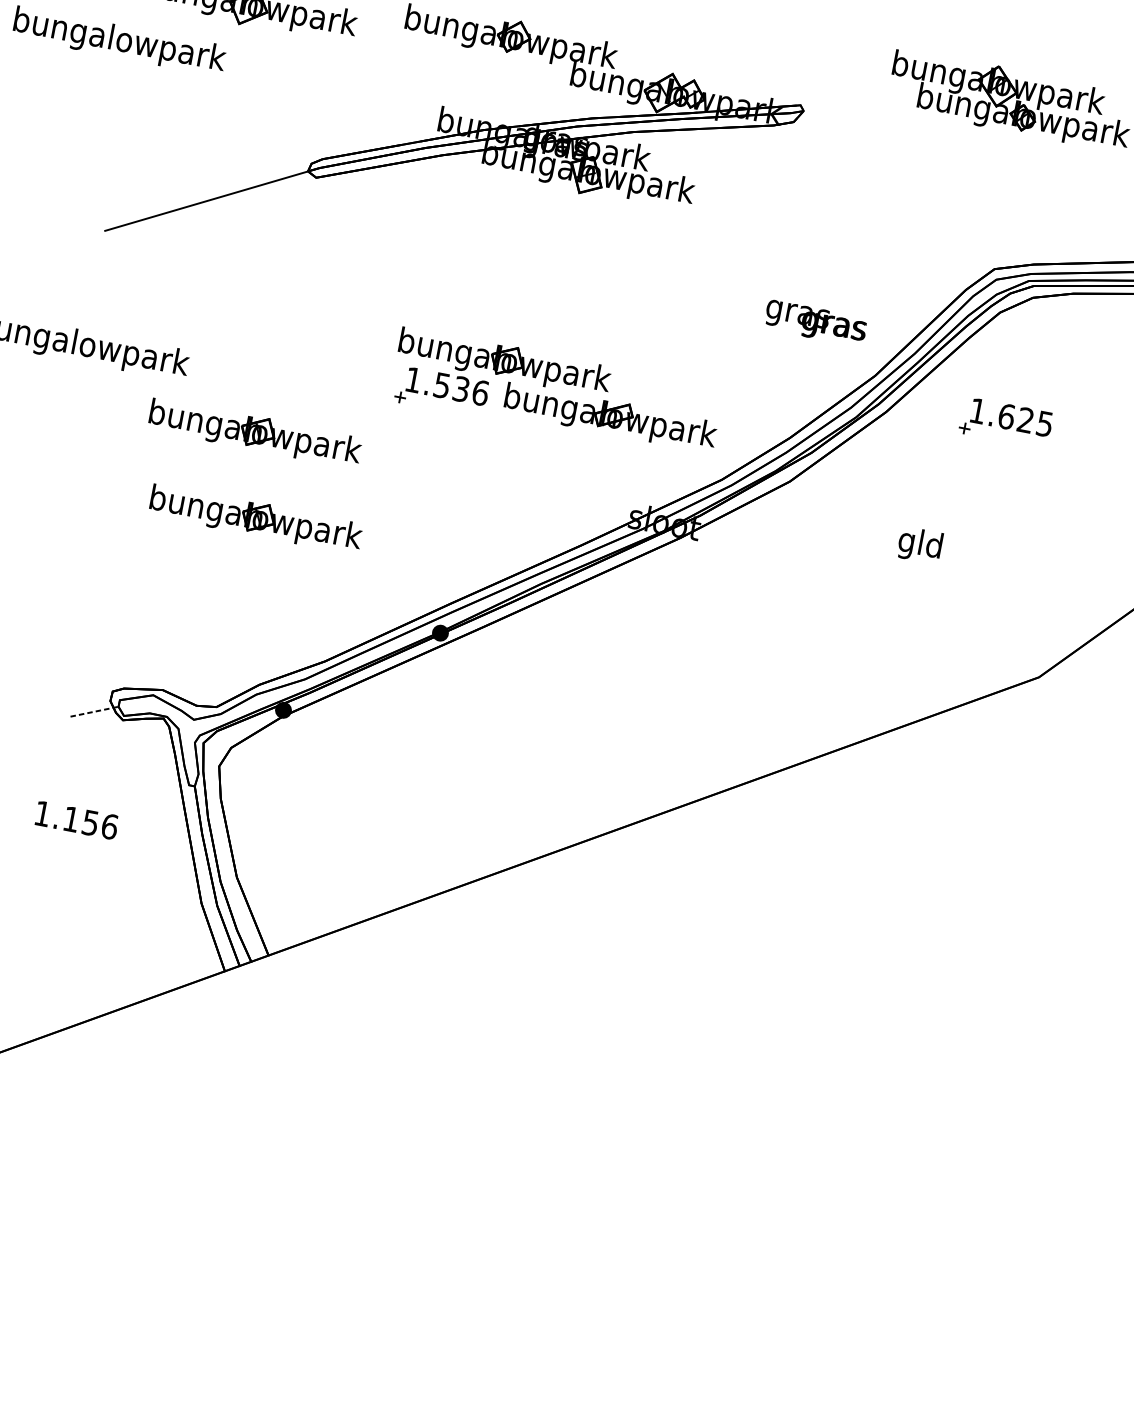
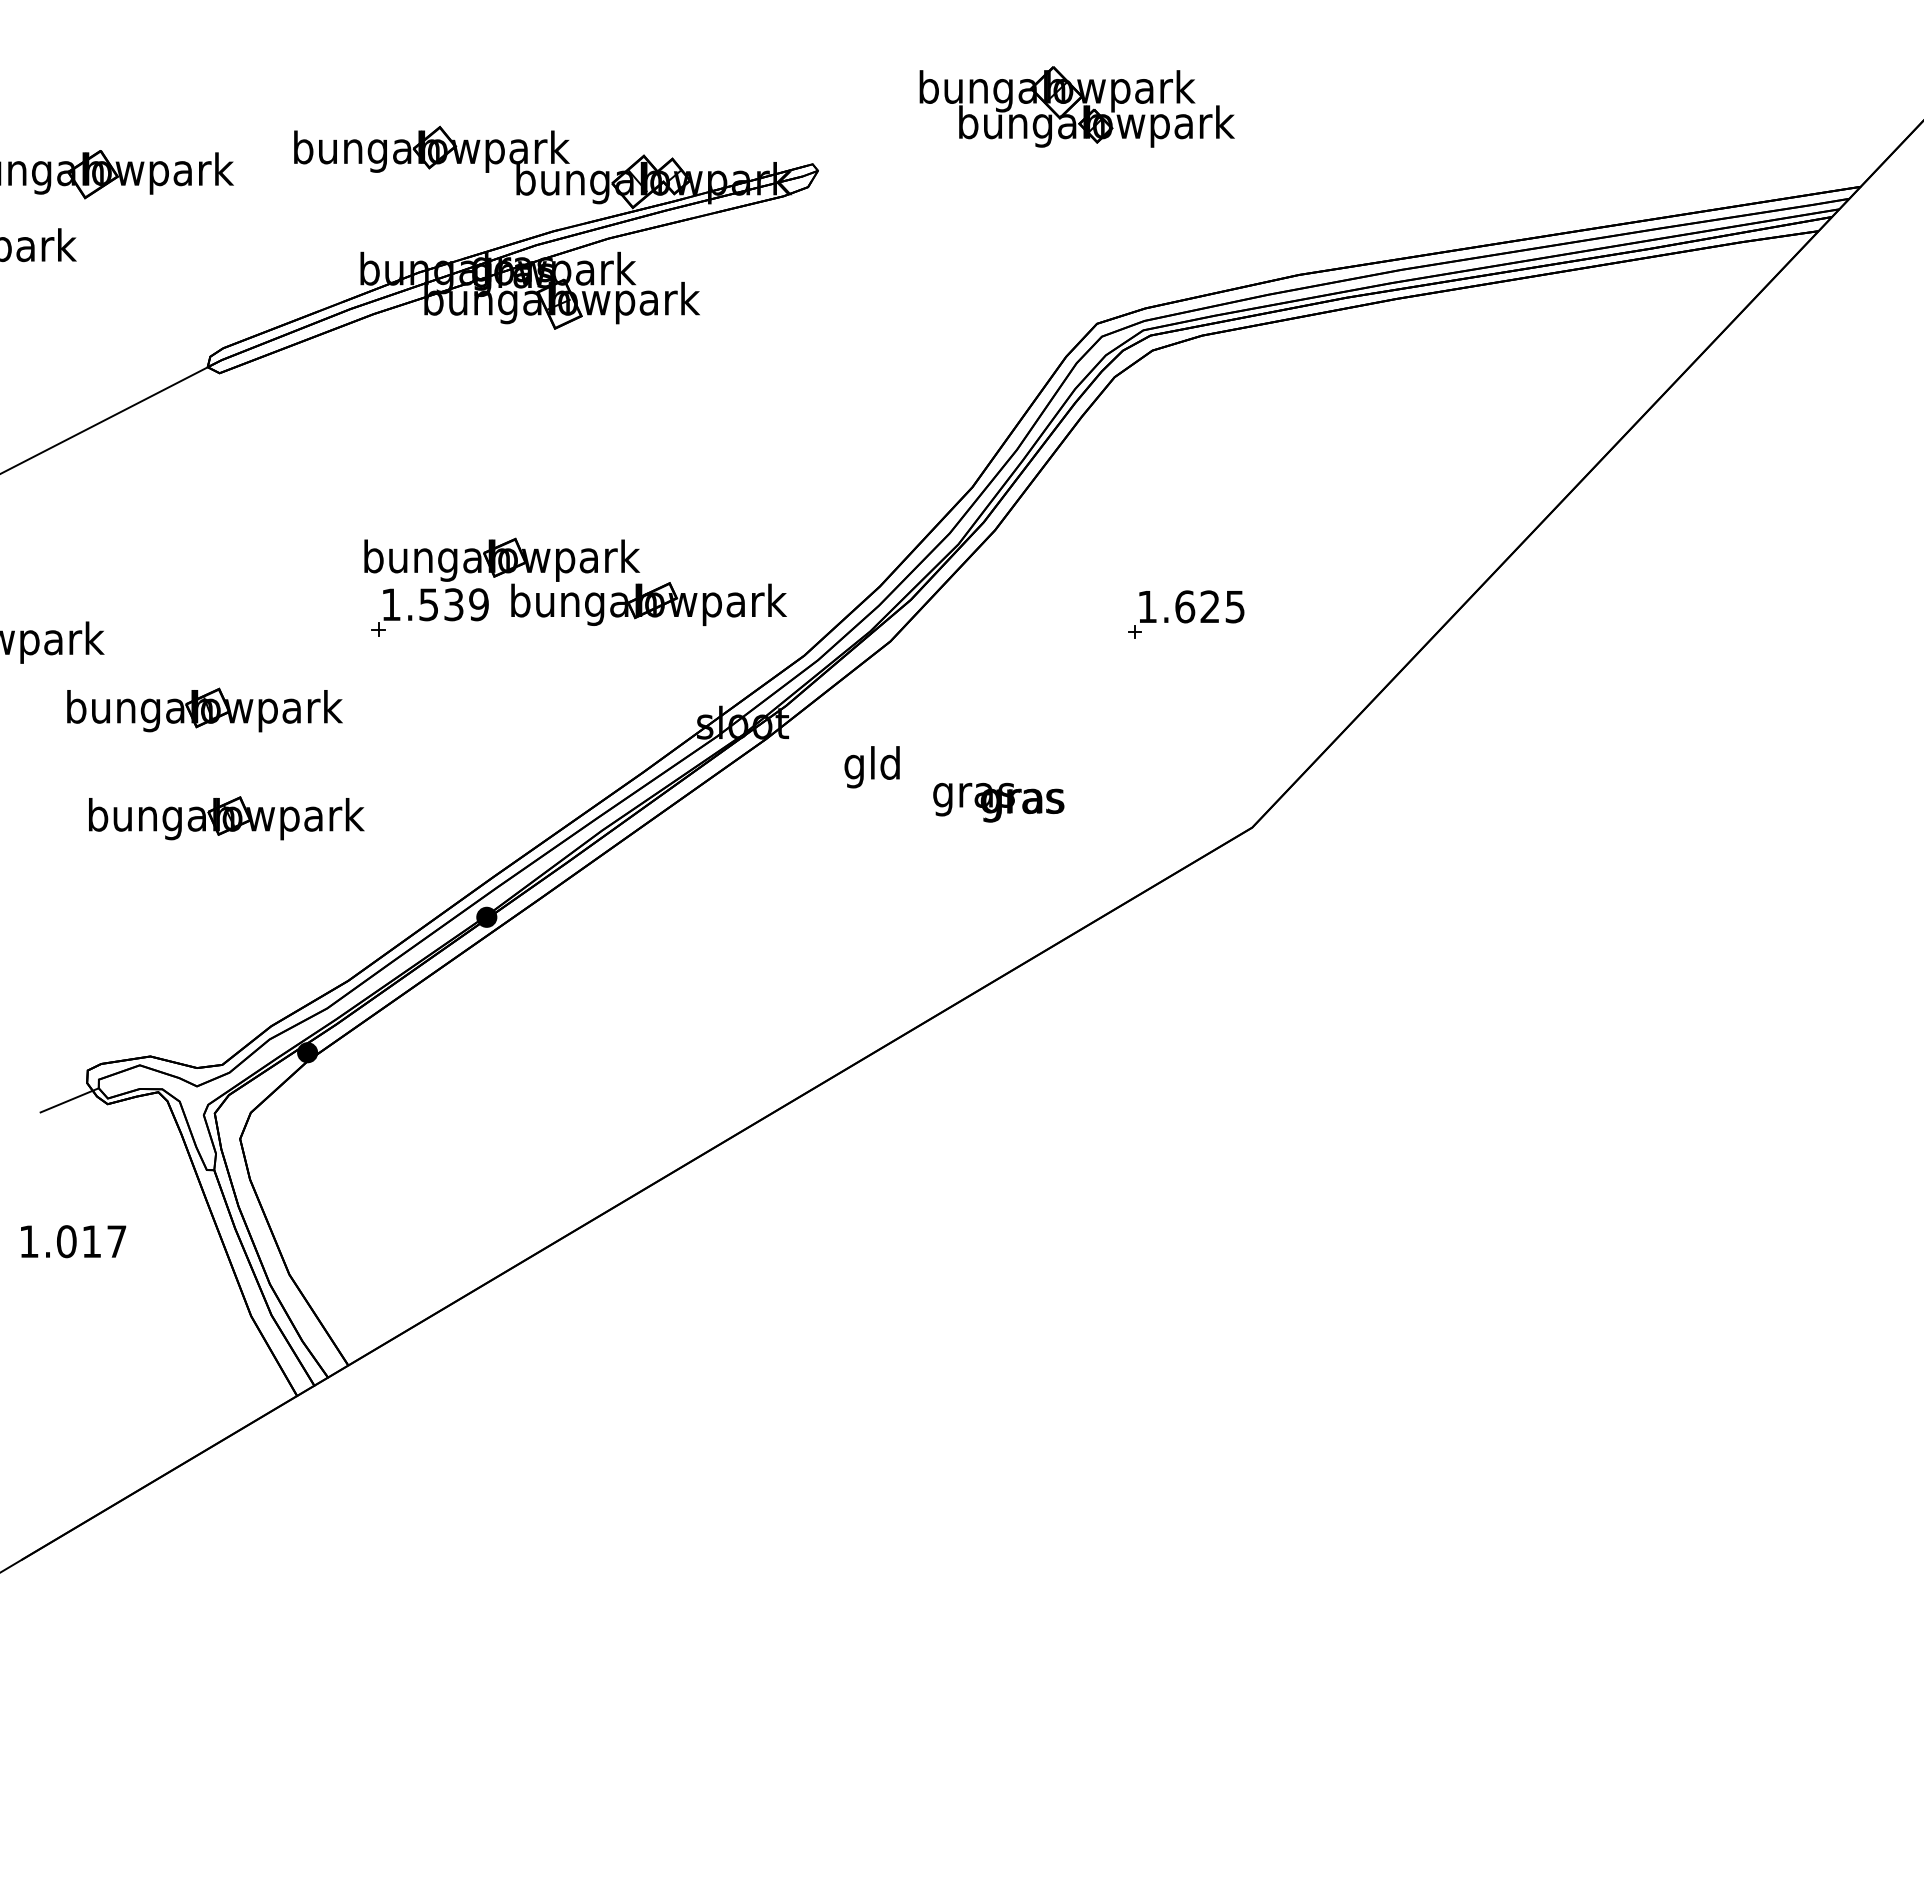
text: (815, 323) -> (998, 802), moved
text: (480, 392) -> (479, 604), 1.536 -> 1.539
part: (1006, 422) -> (1186, 614), moved
text: (919, 545) -> (871, 767), moved
line: (95, 711) -> (70, 1100), dashed -> solid
text: (90, 822) -> (91, 1241), 1.156 -> 1.017

